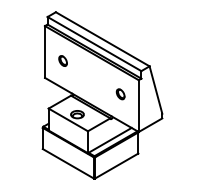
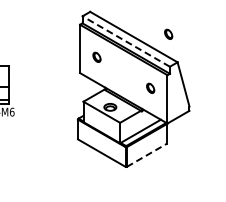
part: (139, 35) -> (168, 33), added
line: (93, 44) -> (125, 41), solid -> dashed
line: (117, 166) -> (147, 155), solid -> dashed

